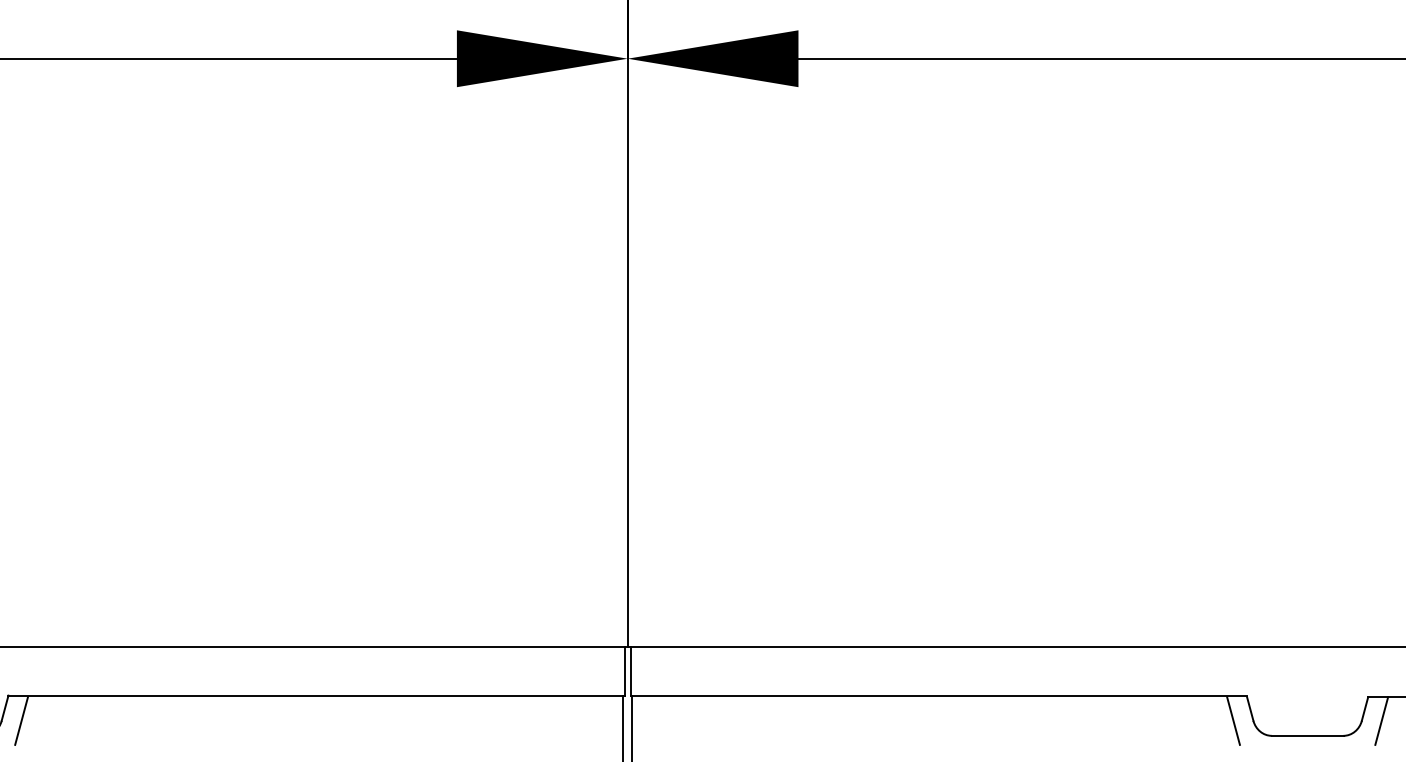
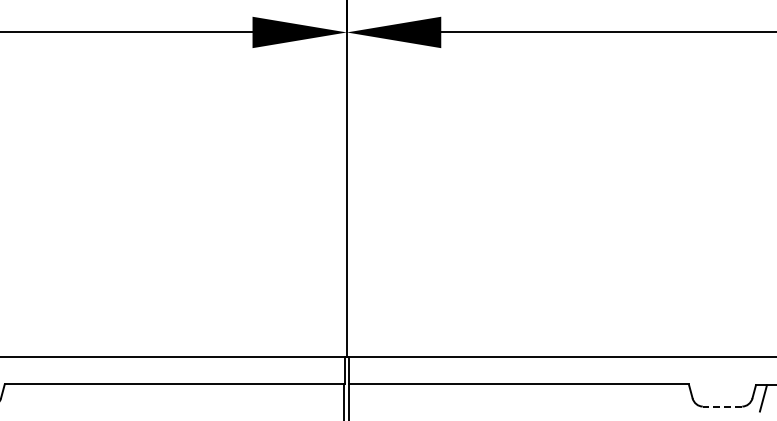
line: (20, 721) -> (11, 398), removed
line: (1233, 721) -> (681, 398), removed
line: (1307, 735) -> (722, 406), solid -> dashed

